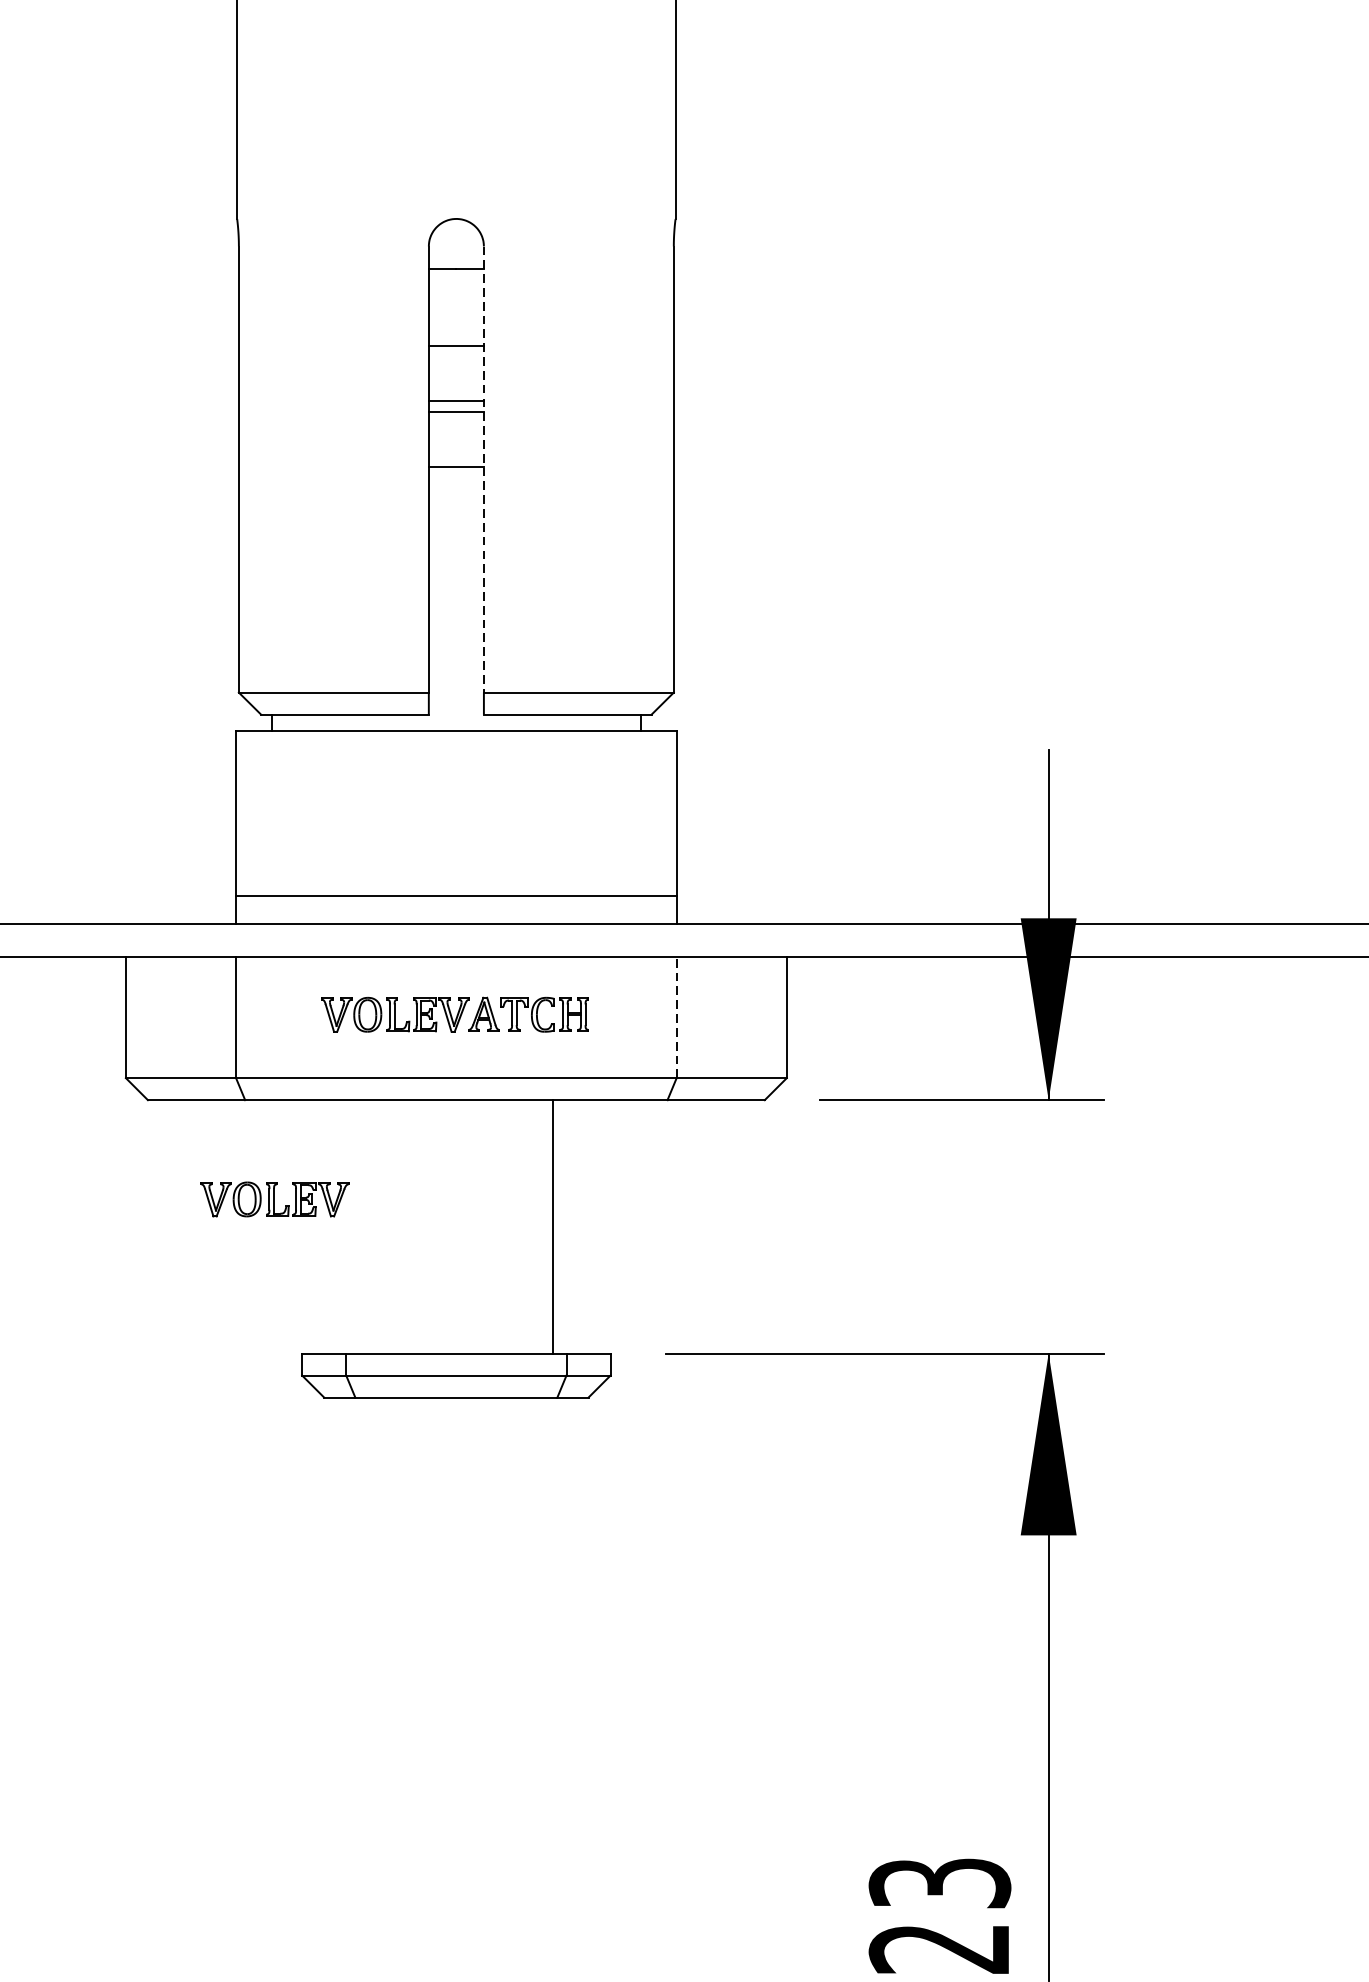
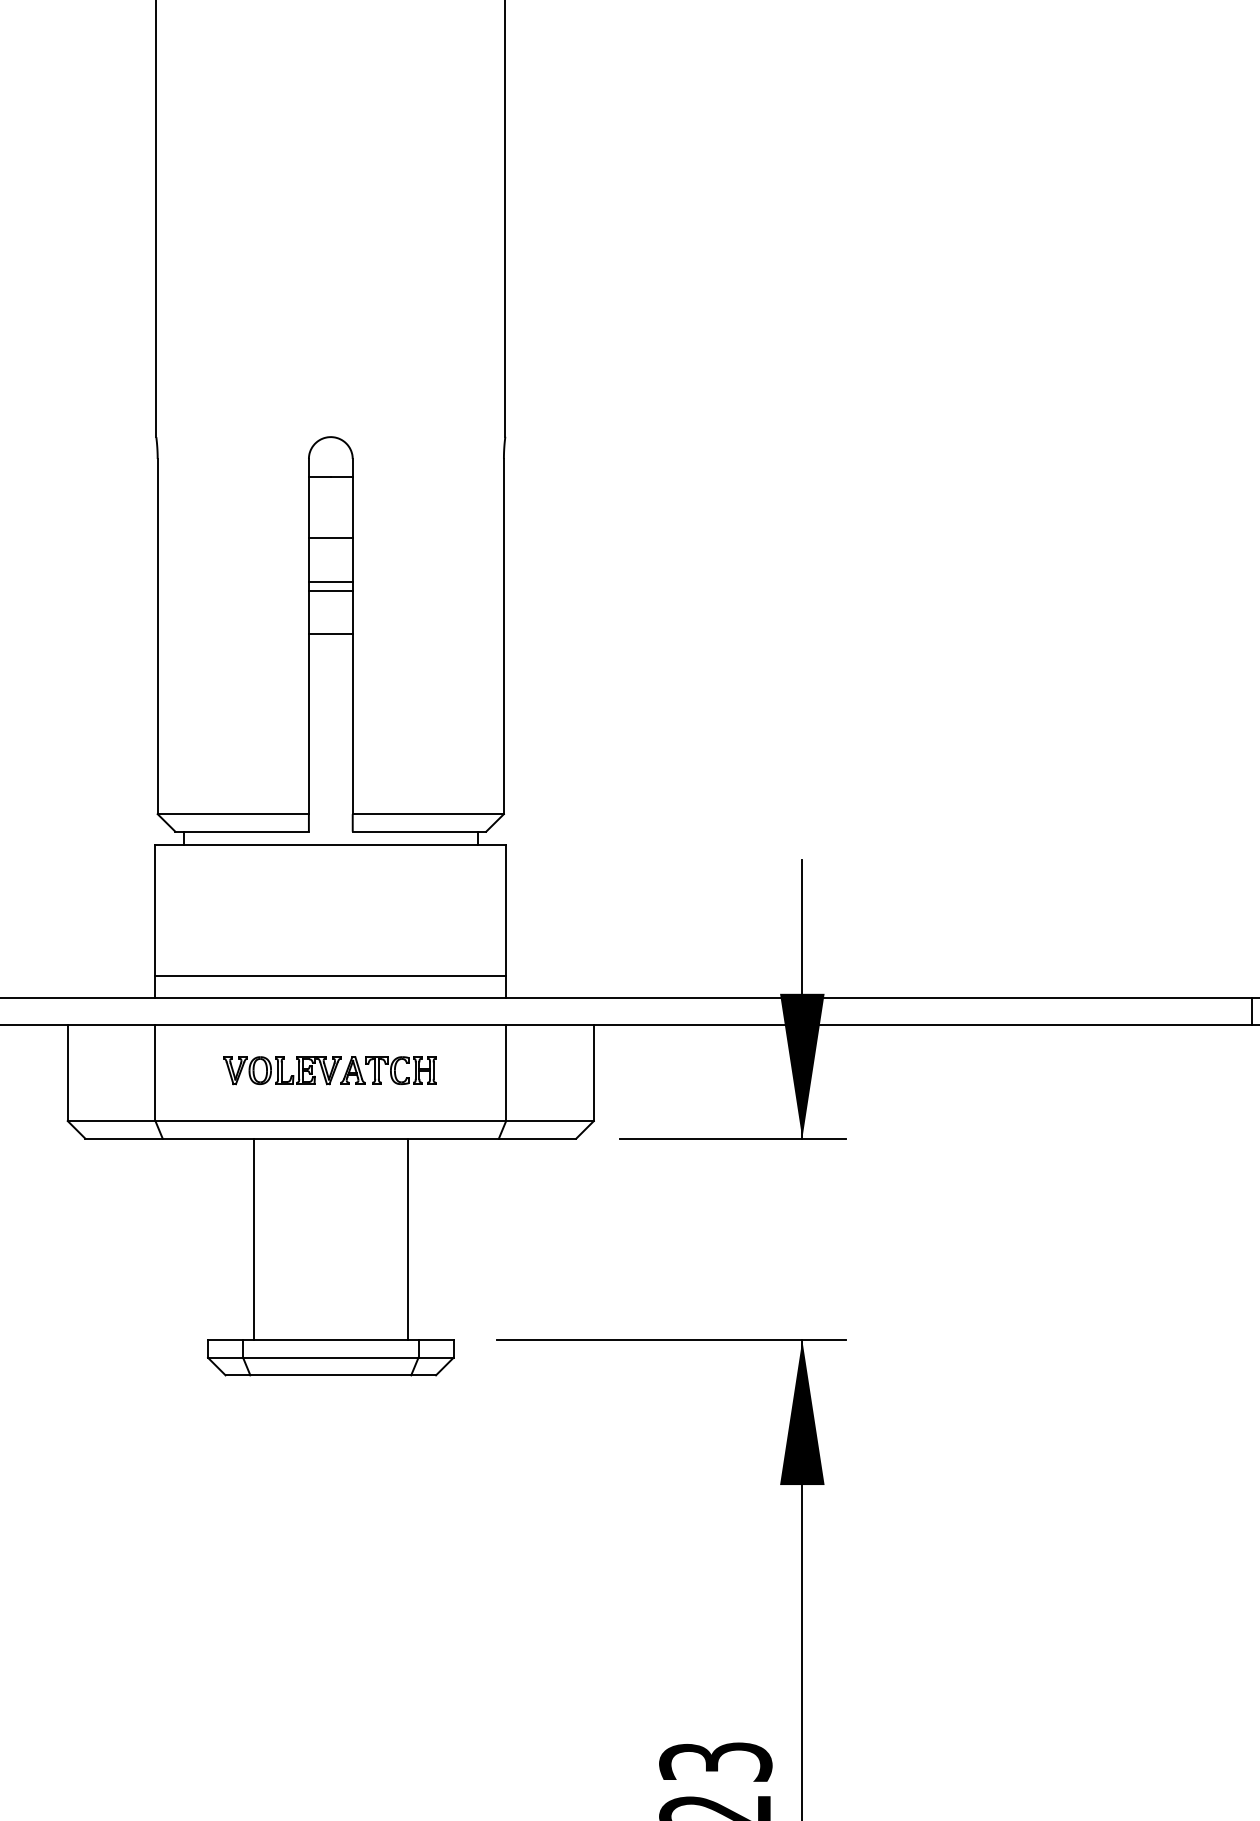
line: (483, 469) -> (352, 636), dashed -> solid
line: (677, 1017) -> (506, 1072), dashed -> solid
part: (275, 1199) -> (186, 1217), removed
line: (360, 1226) -> (254, 1239), added

